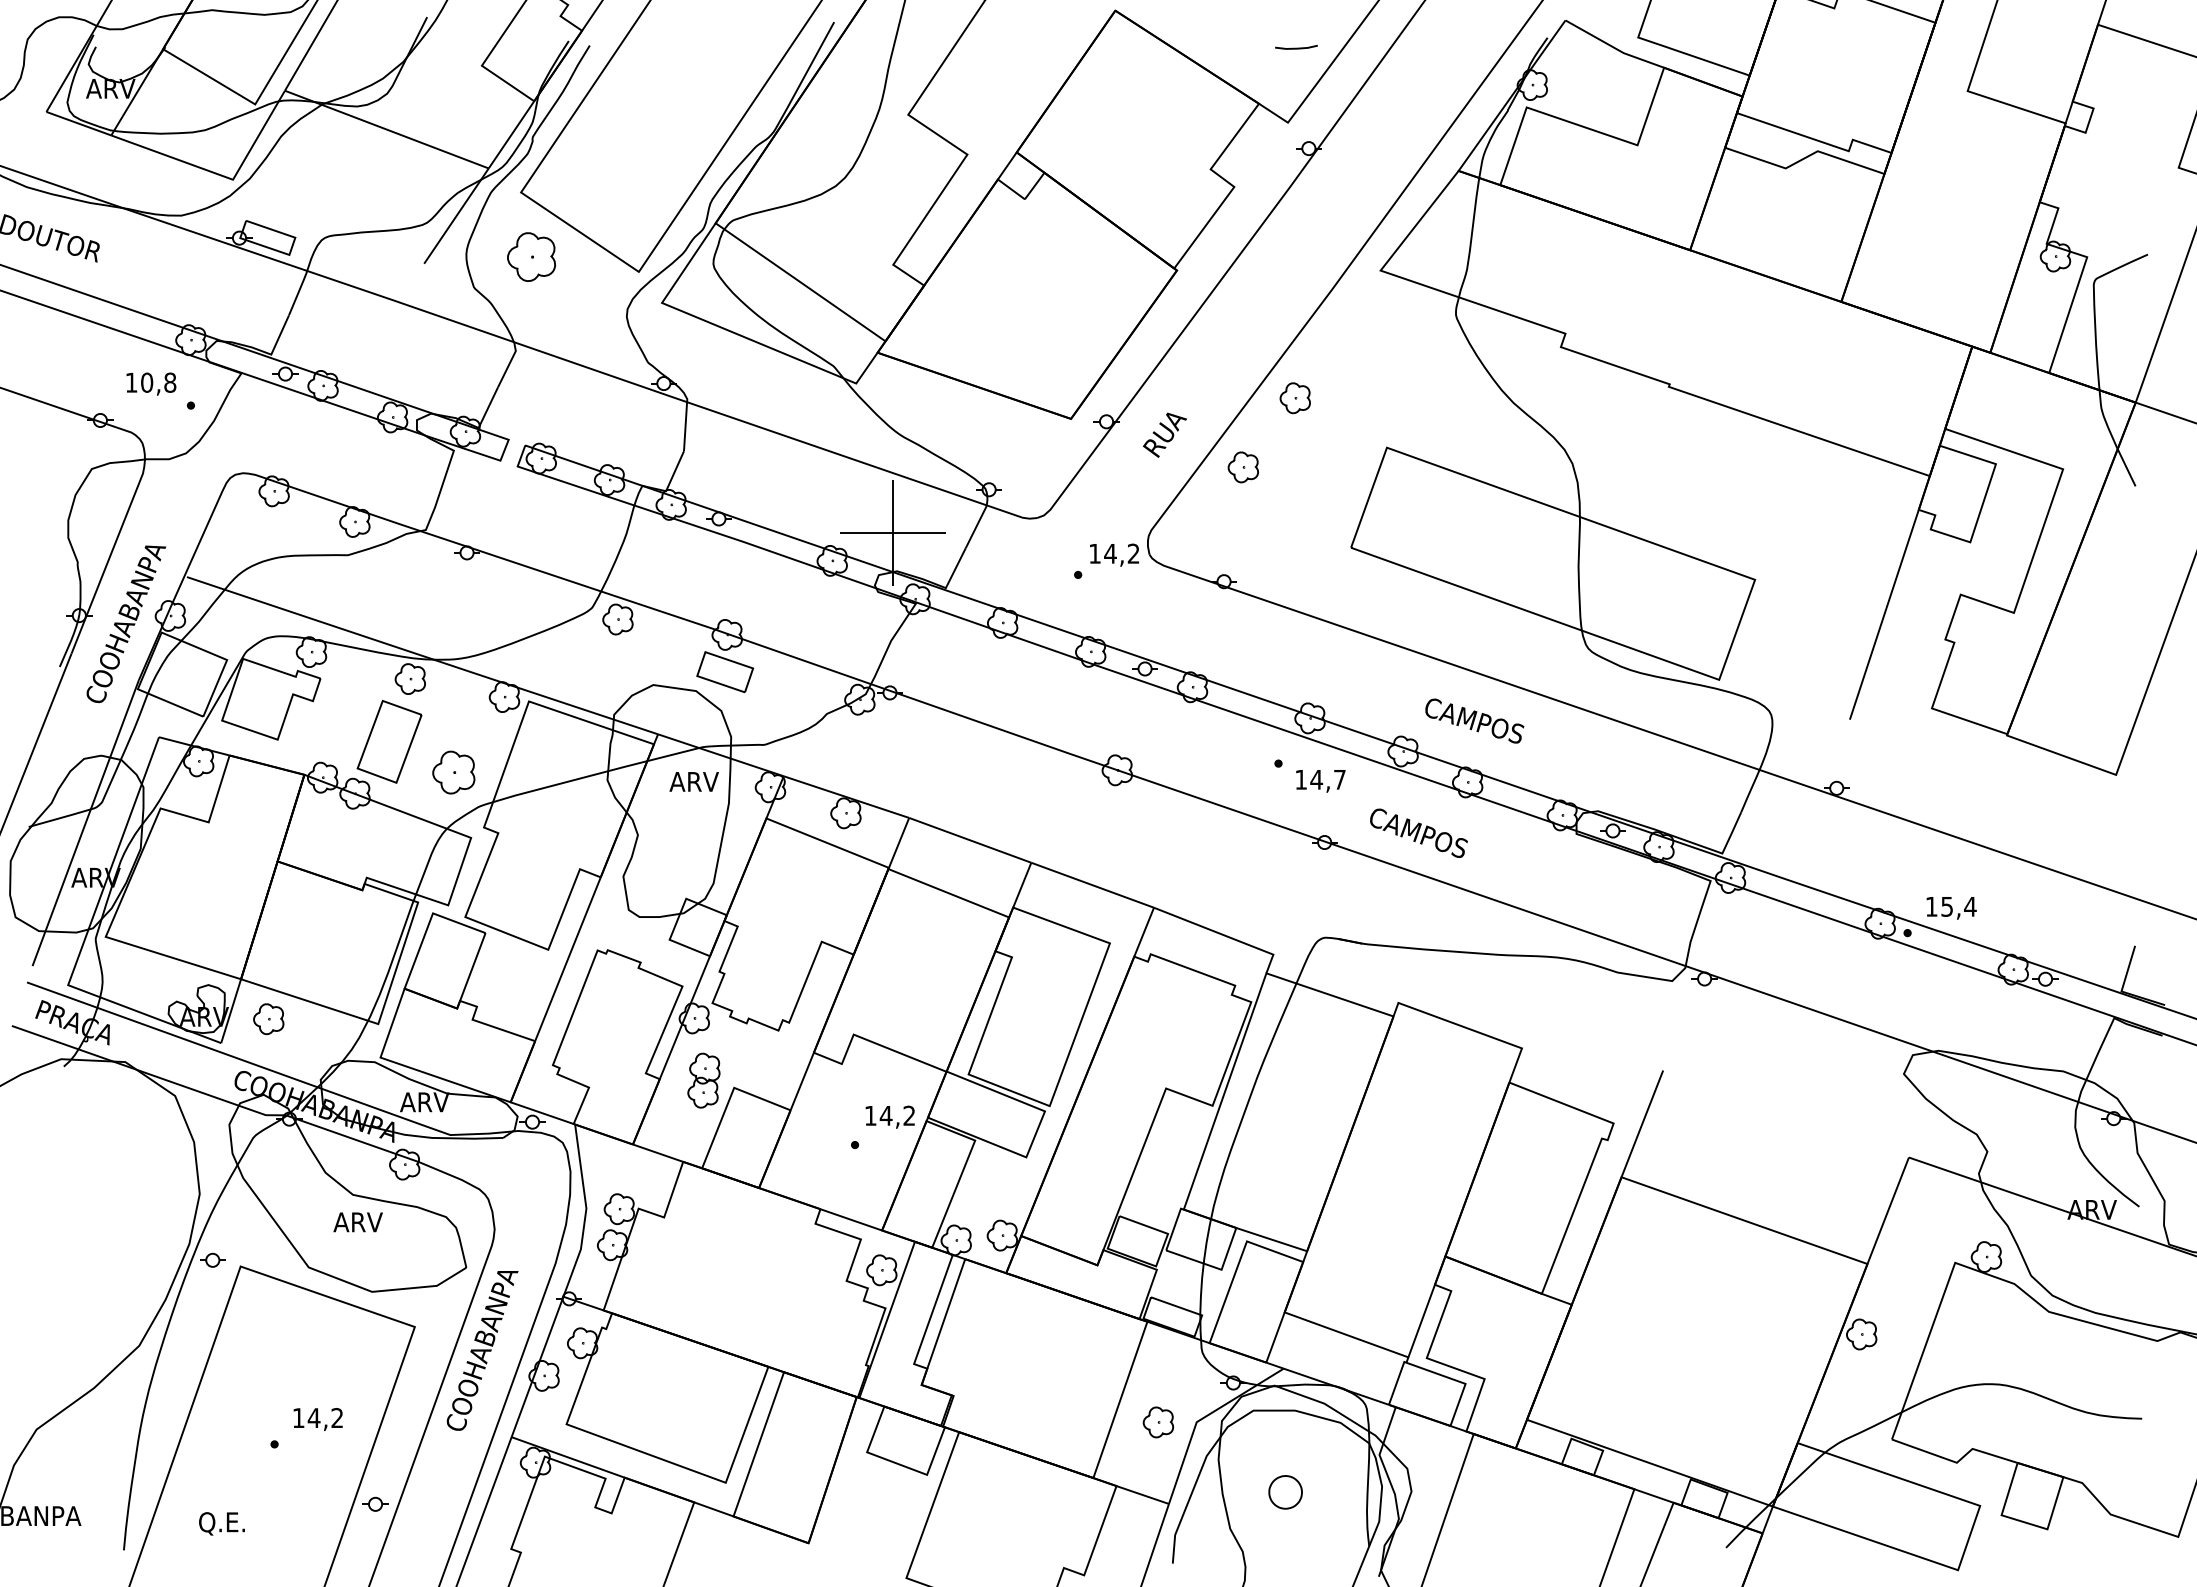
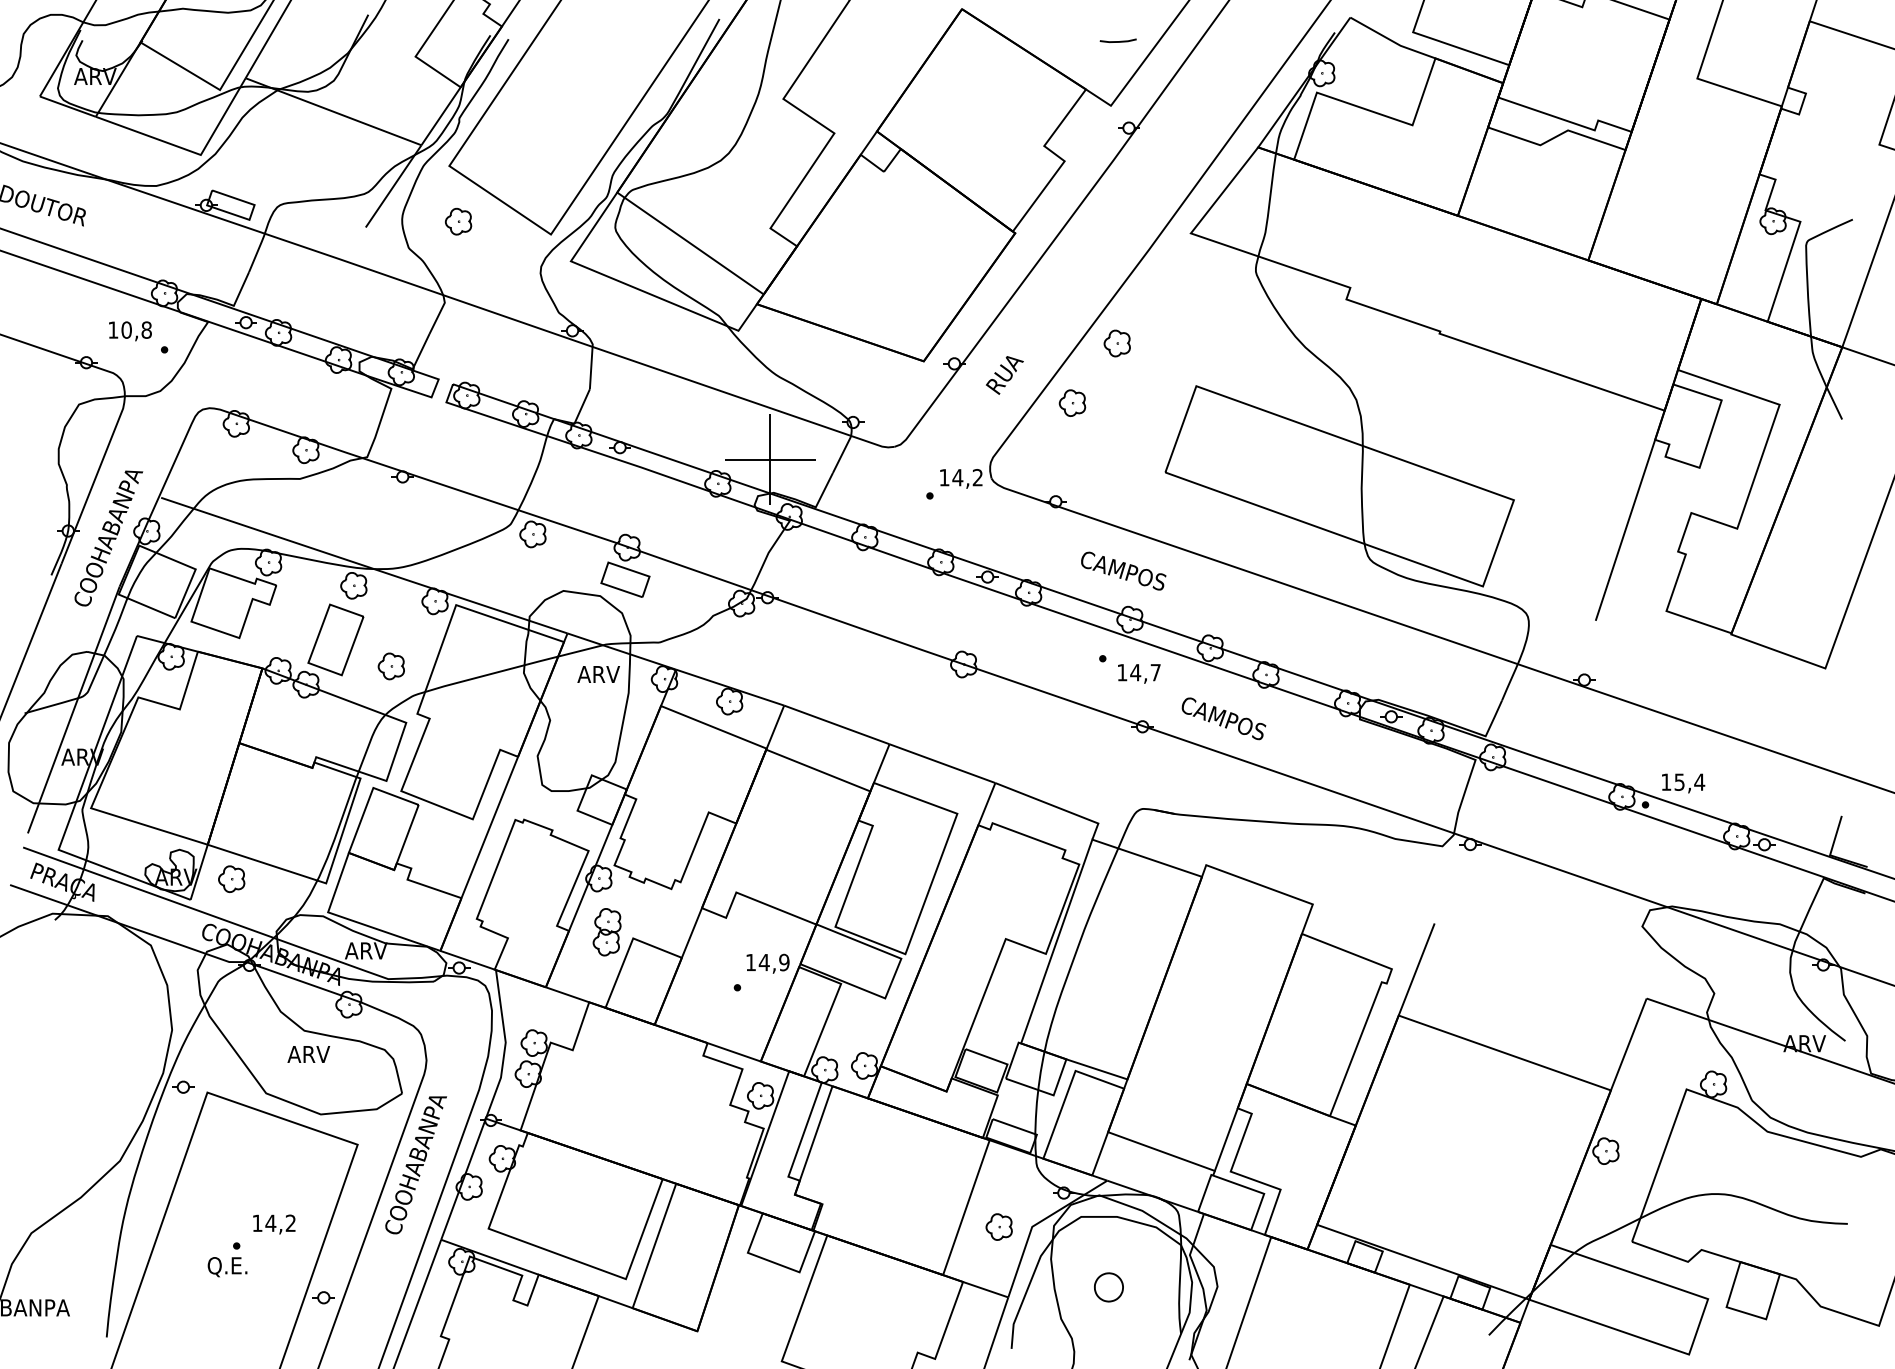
part: (531, 256) -> (458, 221), size x0.62
text: (1474, 720) -> (1123, 570), moved
part: (453, 772) -> (391, 666), size x0.71
text: (909, 1115) -> (784, 962), 14,2 -> 14,9
text: (221, 1523) -> (227, 1266), moved

